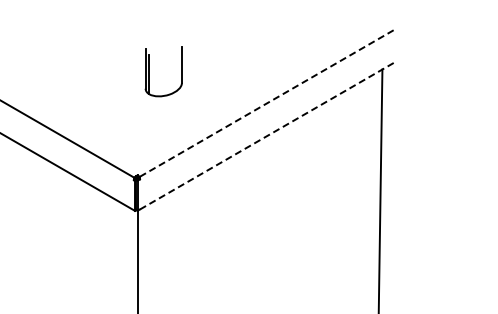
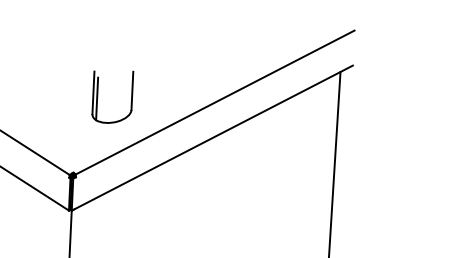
part: (149, 71) -> (97, 95), moved
line: (266, 103) -> (214, 102), dashed -> solid
line: (266, 136) -> (213, 137), dashed -> solid

